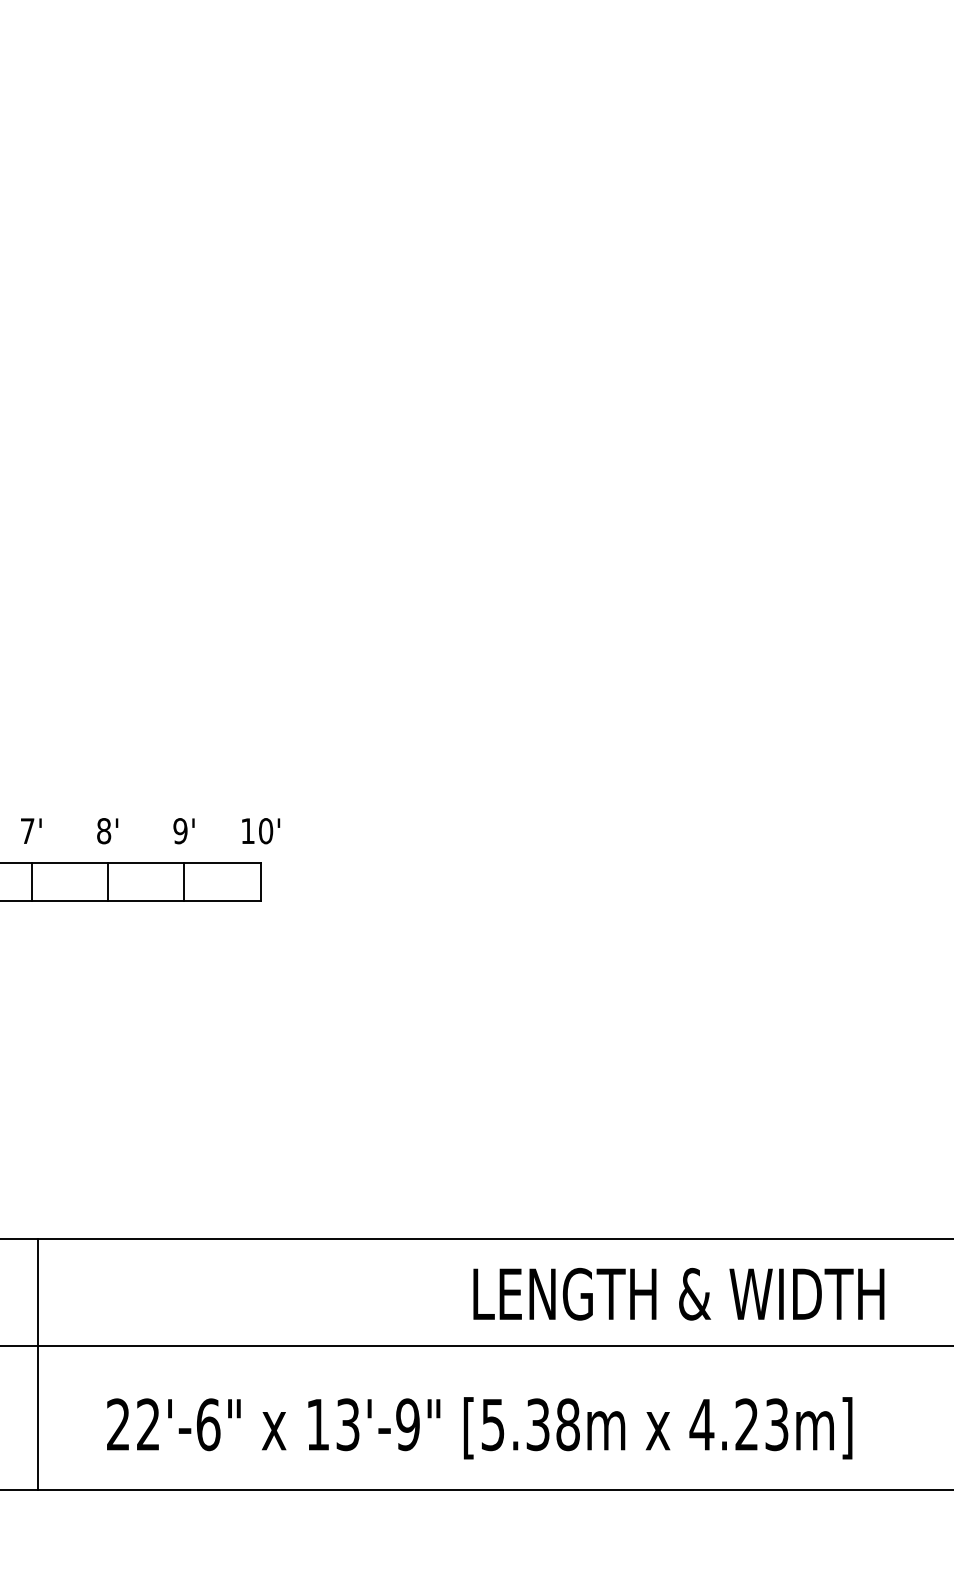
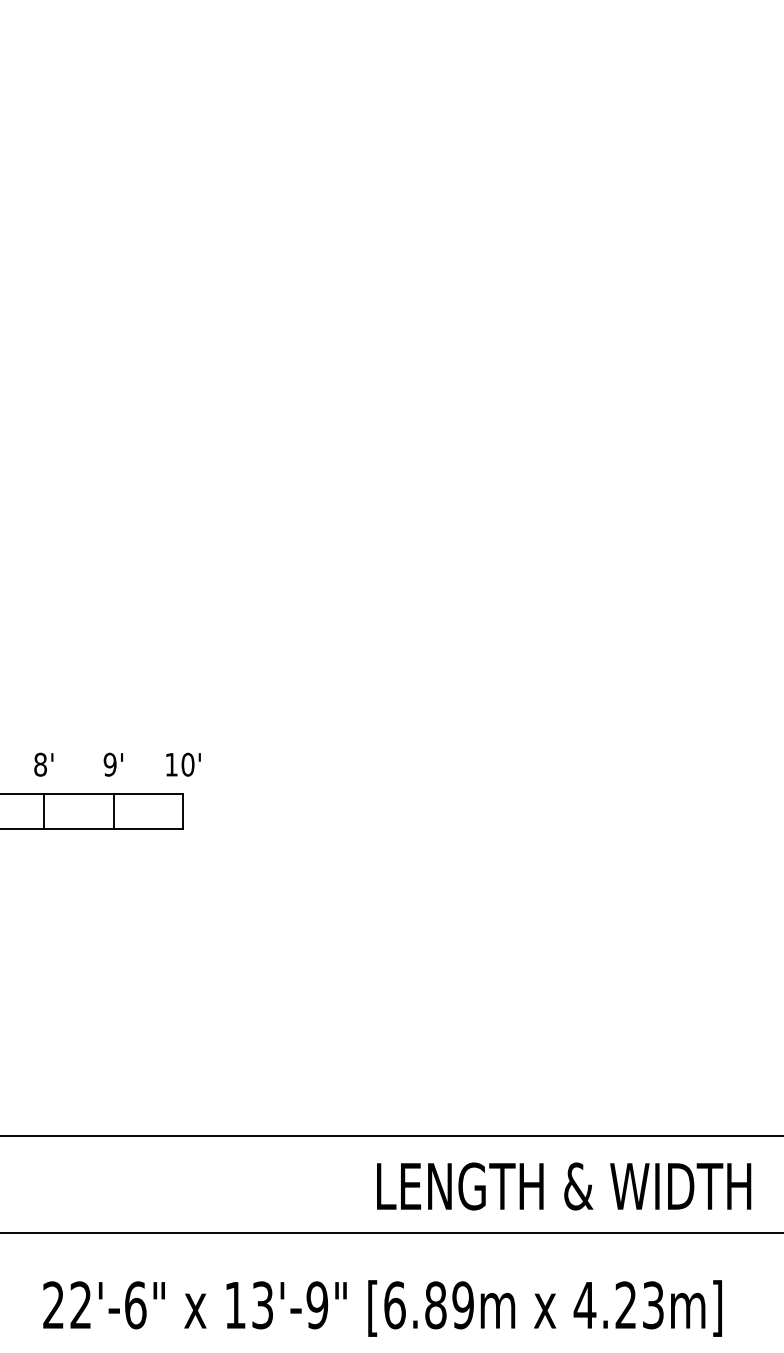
text: (530, 1424) -> (428, 1305), [5.38m -> [6.89m

